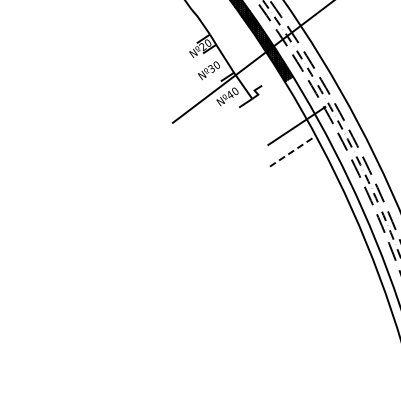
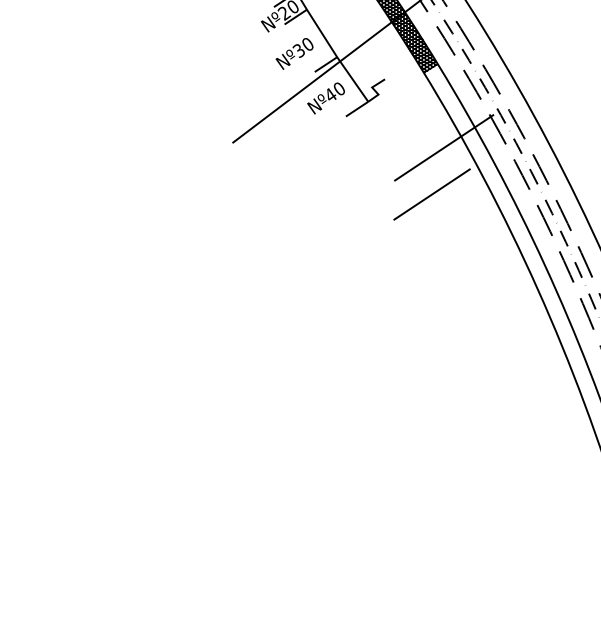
line: (289, 153) -> (431, 194), dashed -> solid

